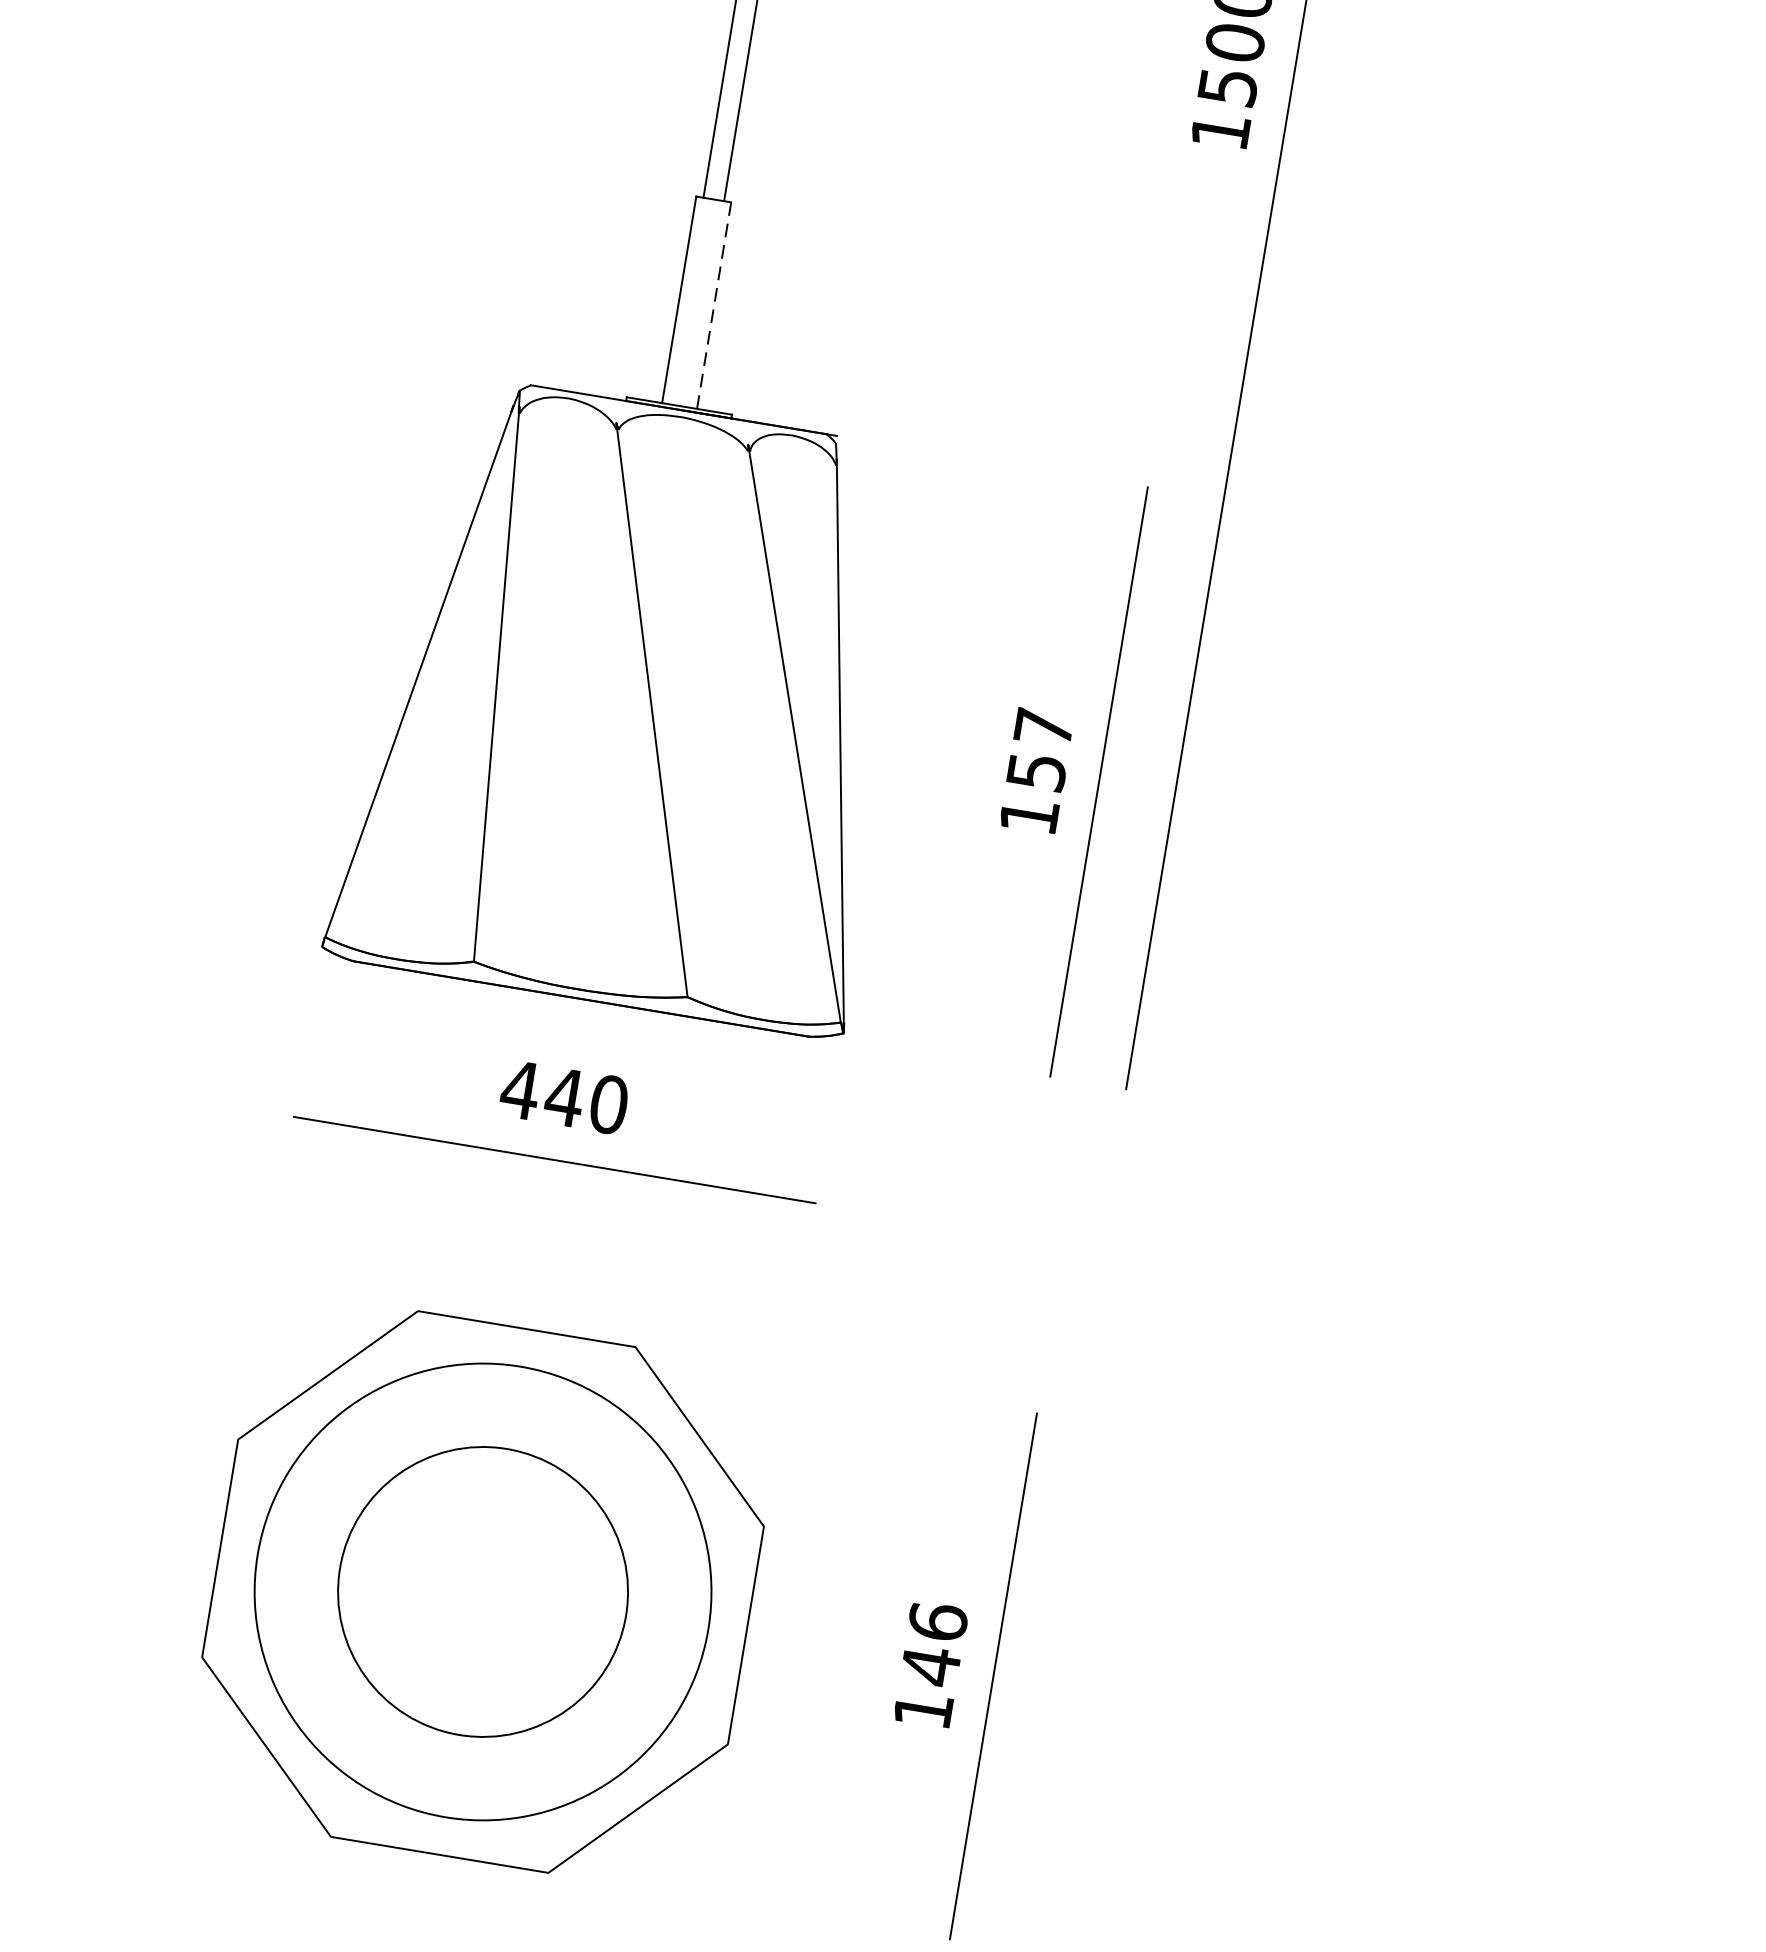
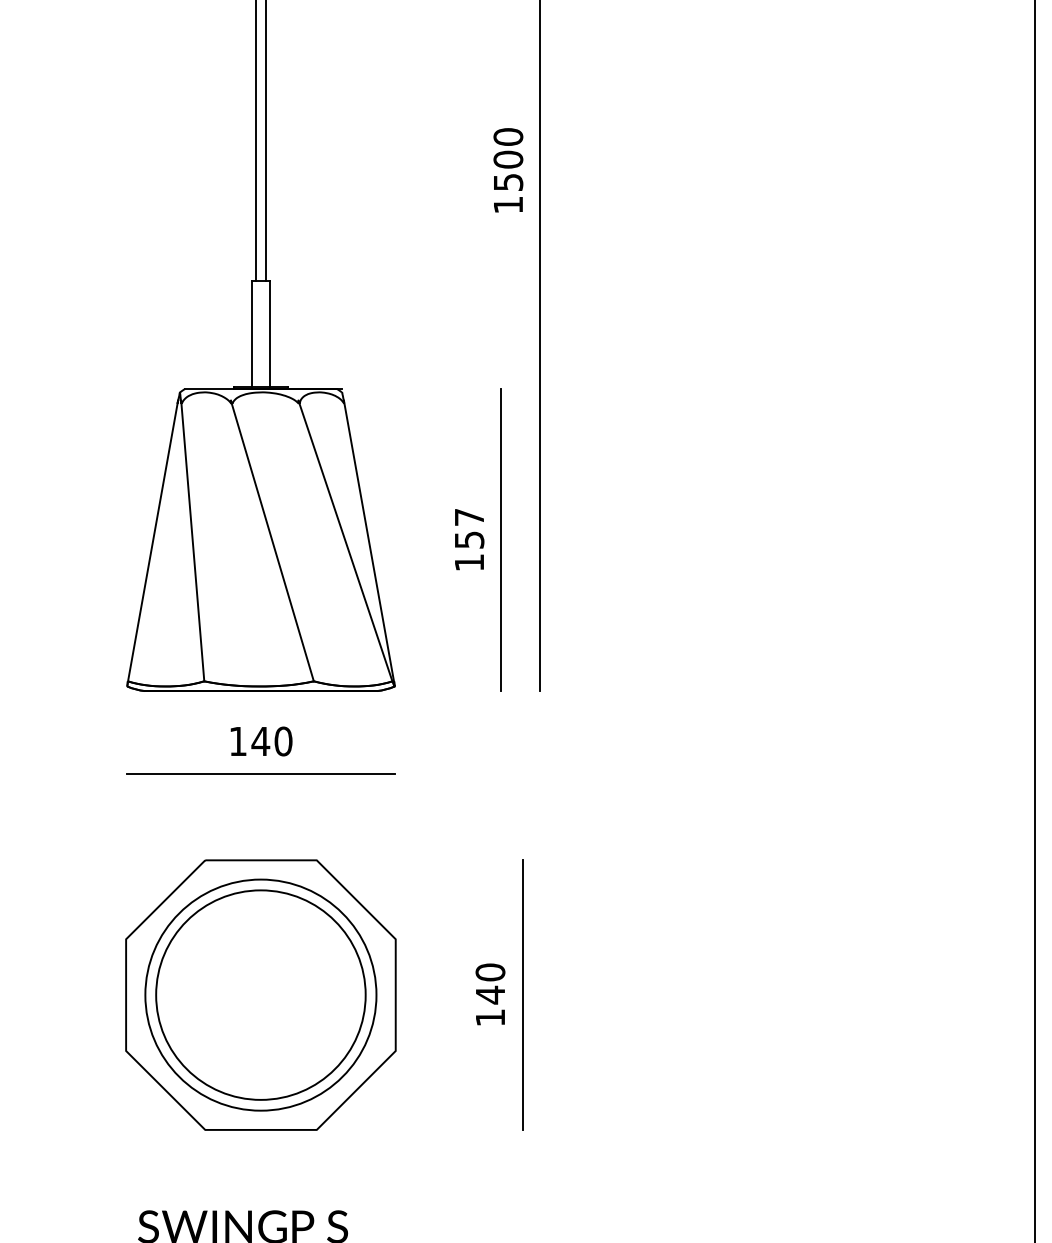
line: (713, 306) -> (269, 334), dashed -> solid
text: (519, 1089) -> (237, 741), 440 -> 140
circle: (482, 1590) -> (260, 994), size x1.43
text: (938, 1621) -> (490, 972), 146 -> 140

